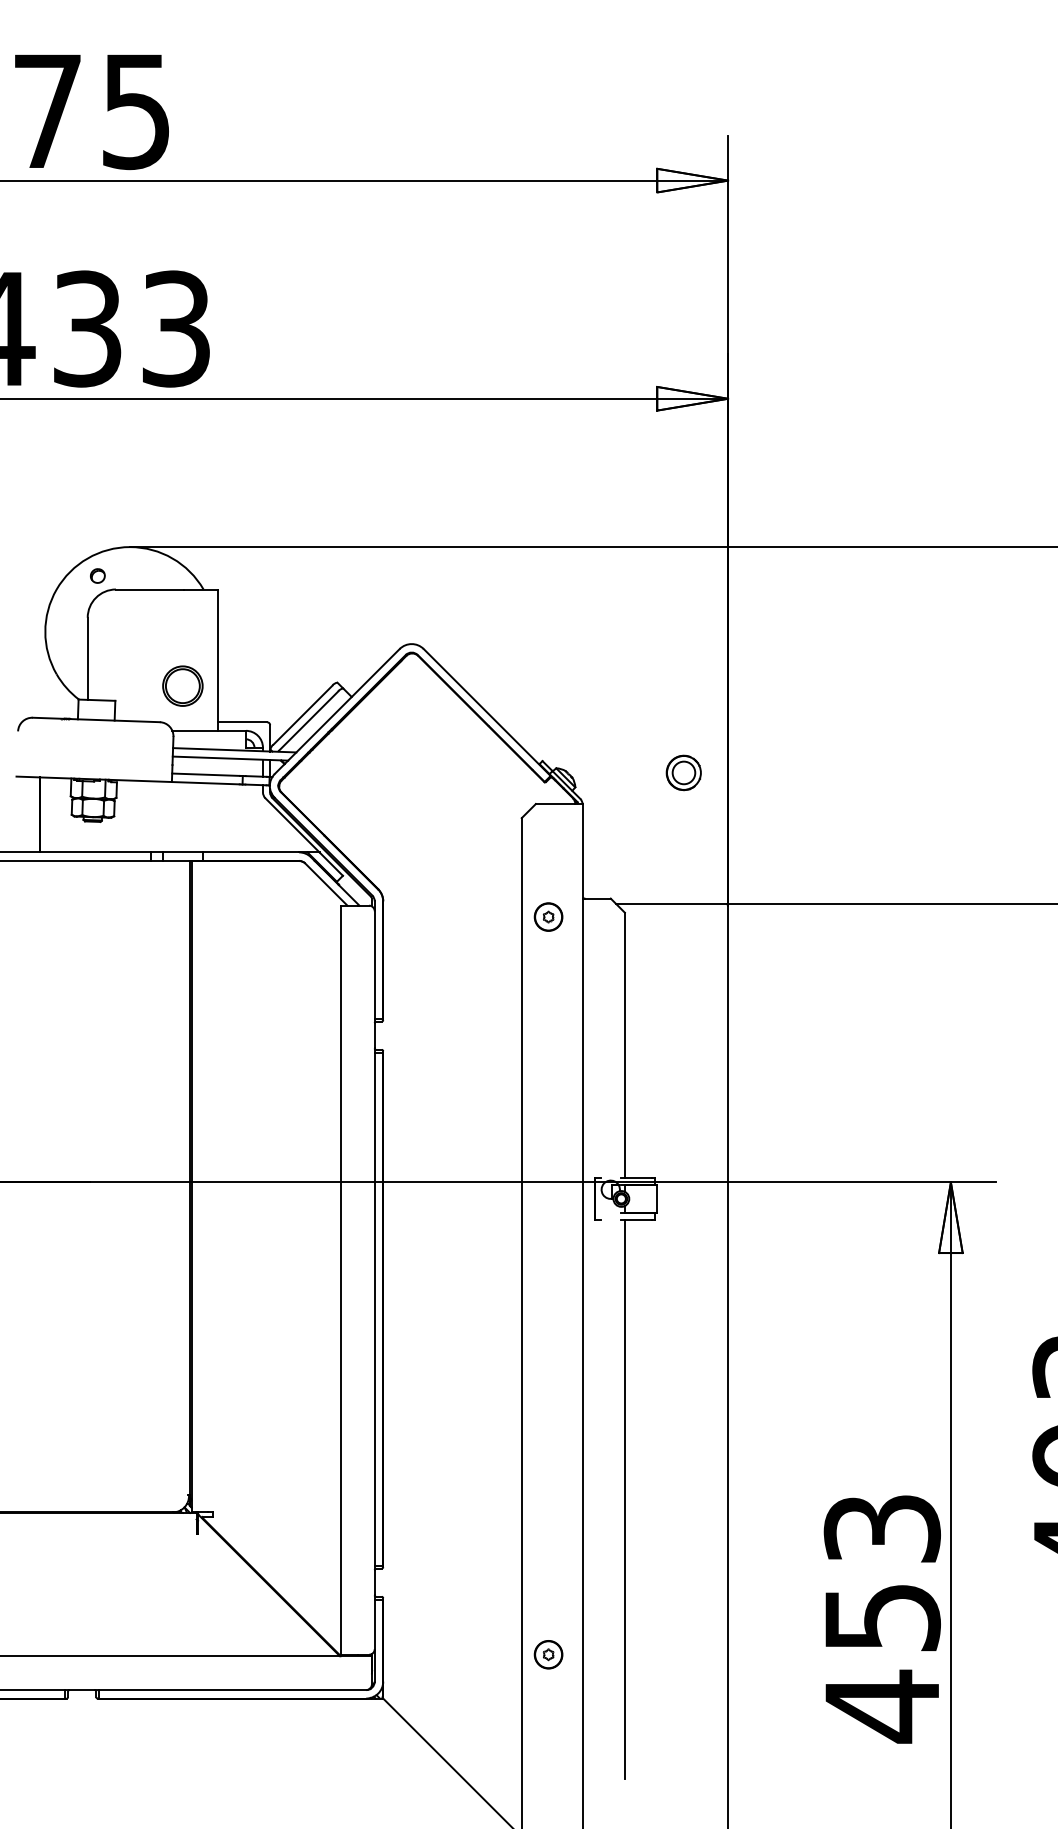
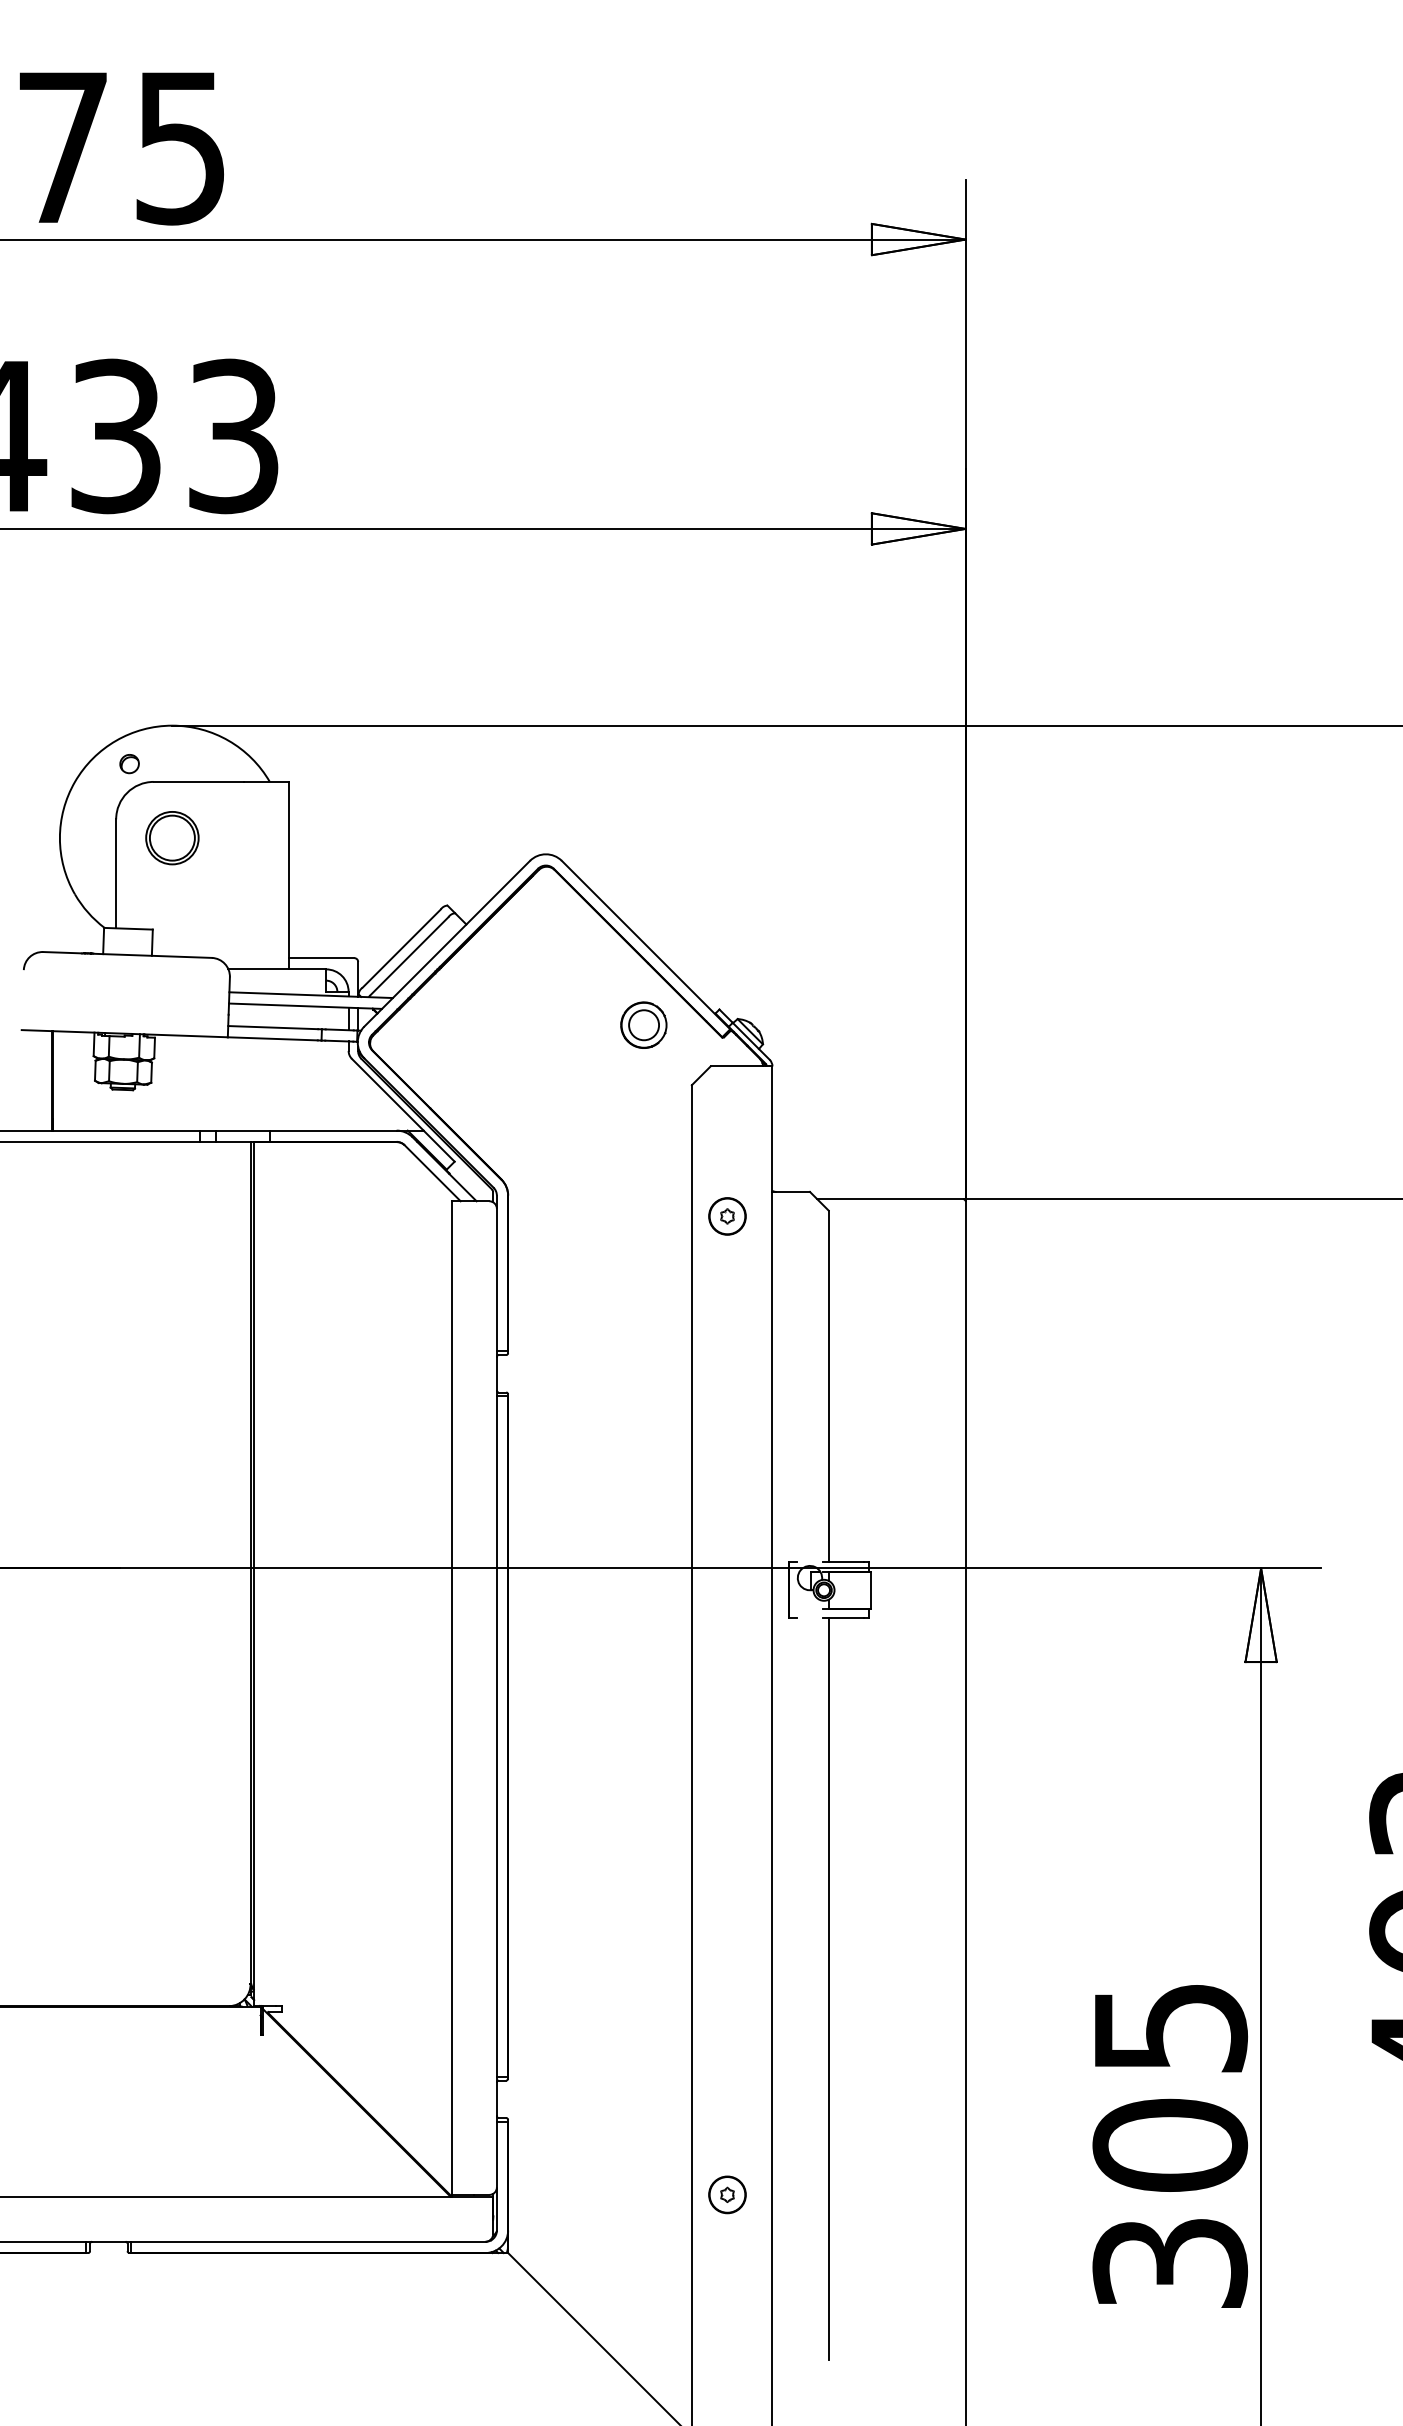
part: (182, 686) -> (172, 838), moved
part: (683, 772) -> (643, 1024), moved
text: (882, 1619) -> (1170, 2147), 453 -> 305

